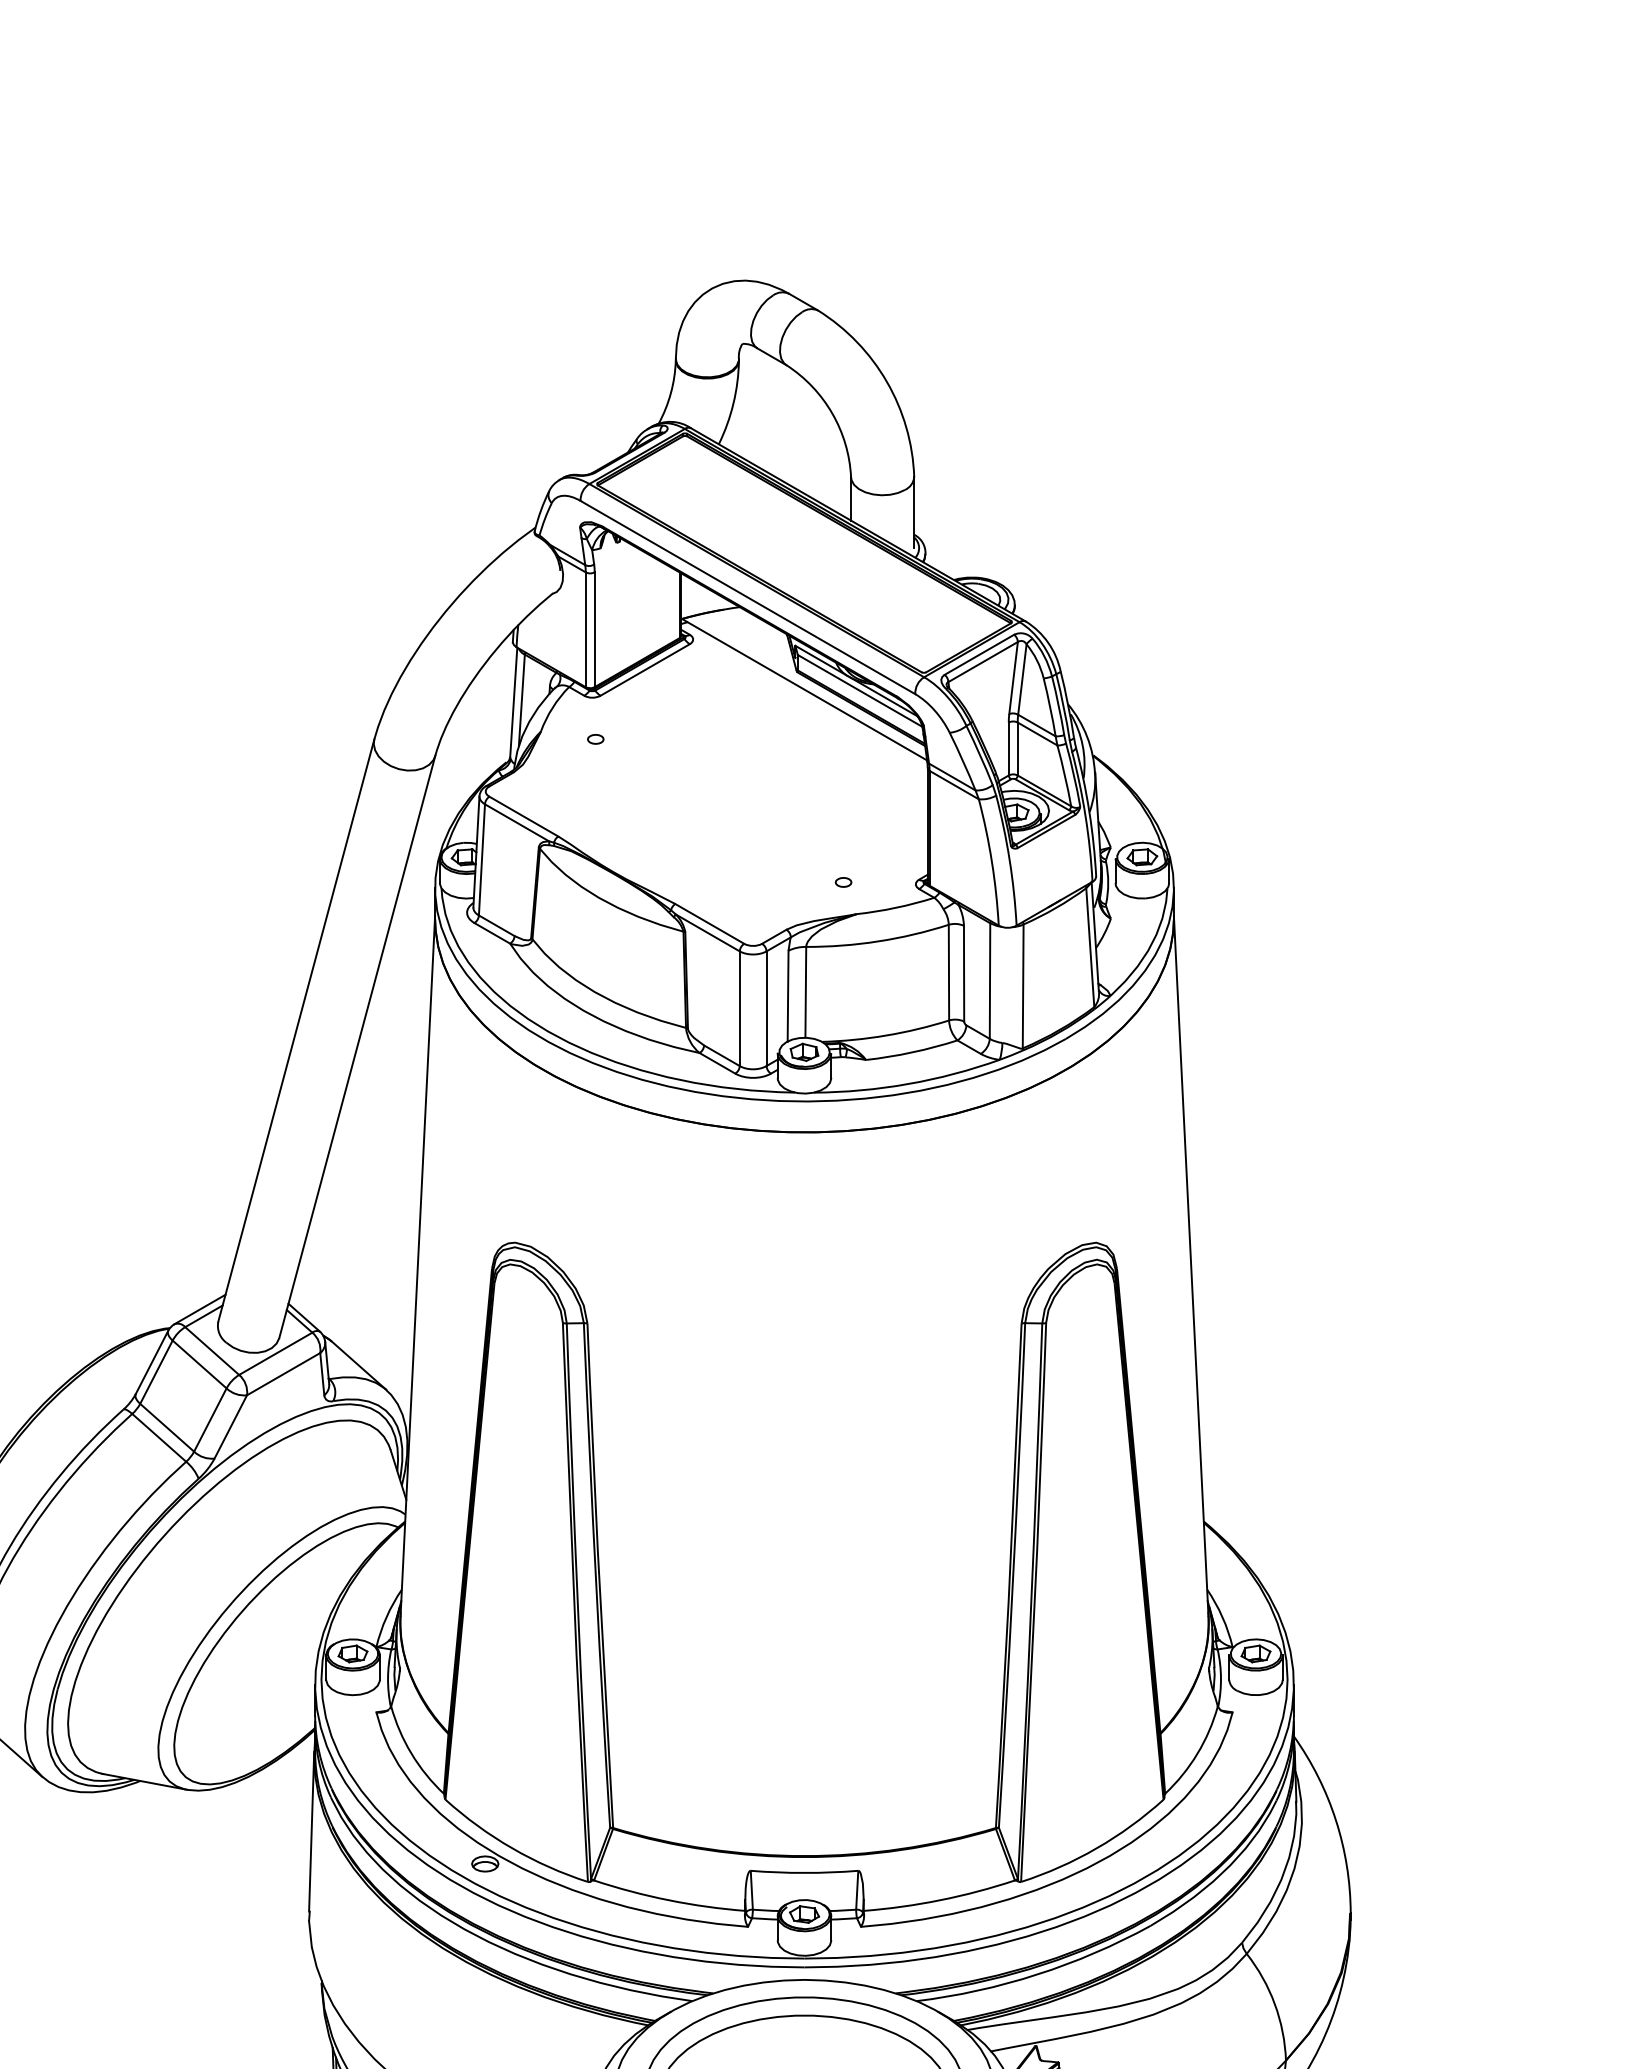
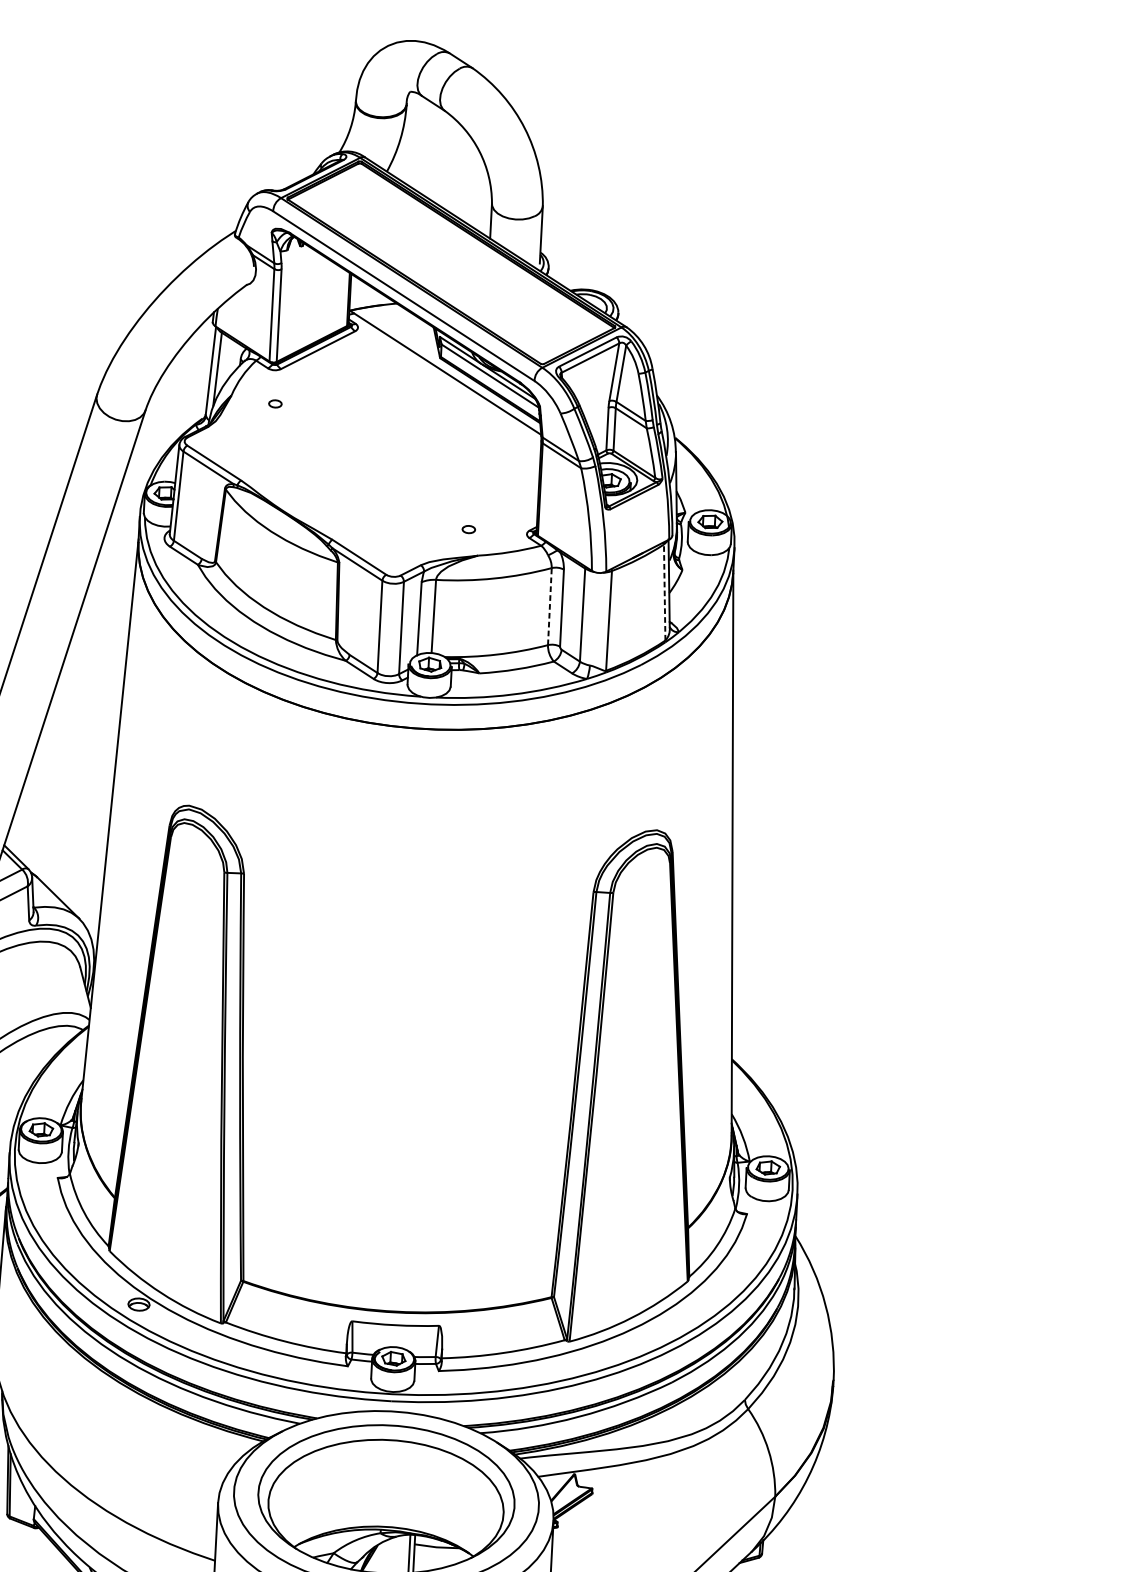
line: (1090, 948) -> (664, 593), solid -> dashed
line: (948, 973) -> (549, 607), solid -> dashed

